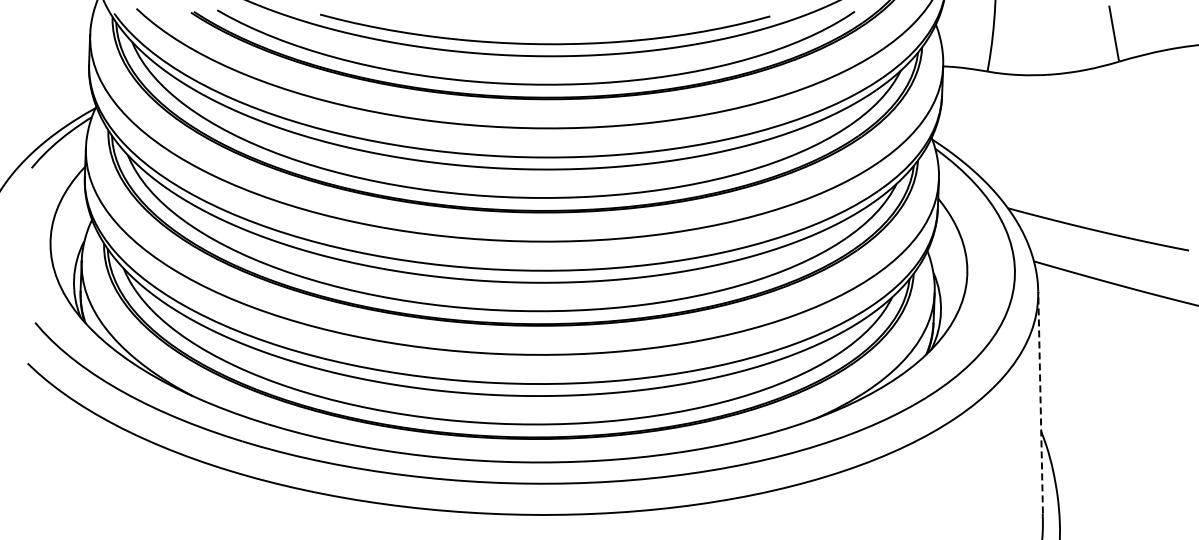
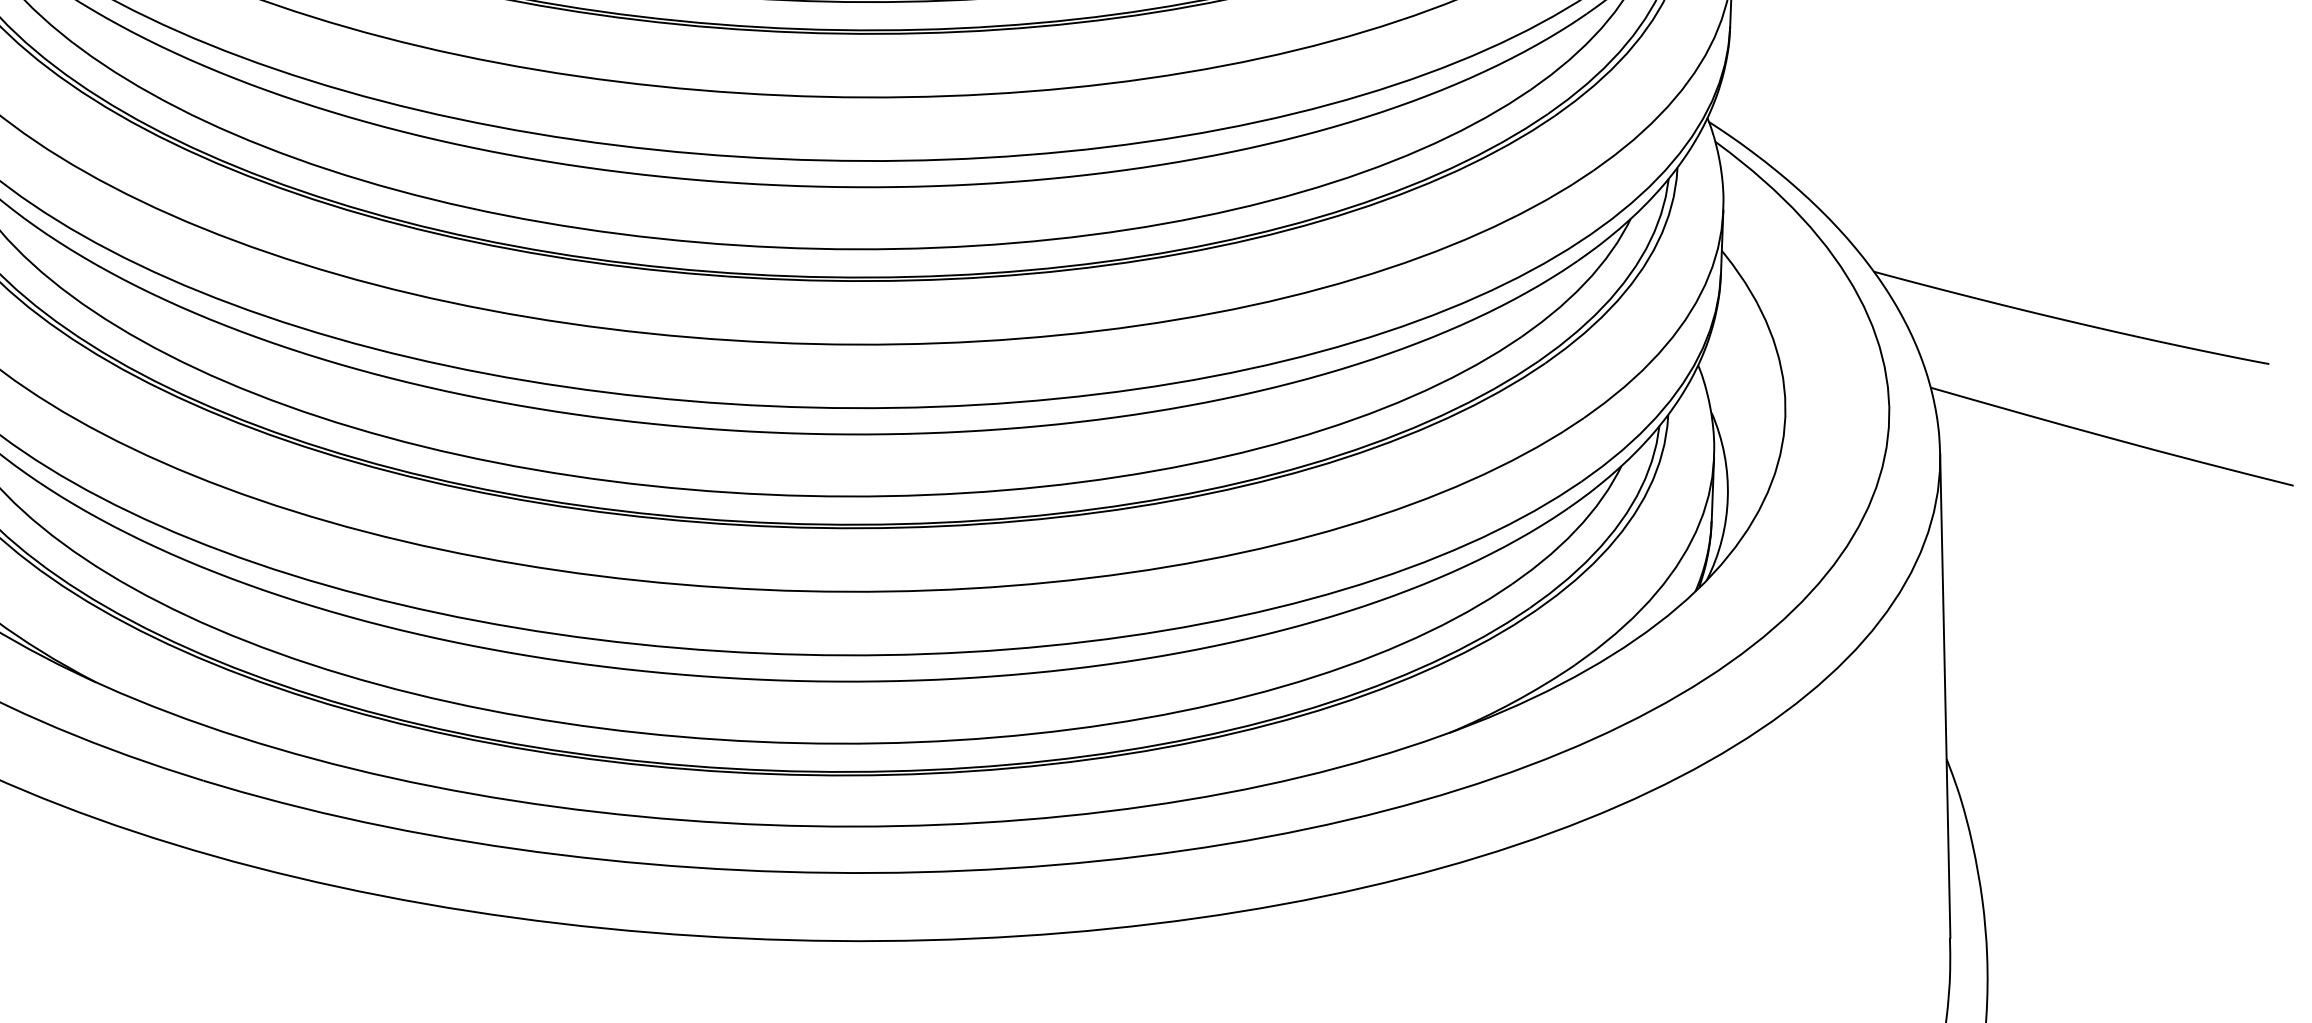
line: (1040, 402) -> (1945, 695), dashed -> solid

